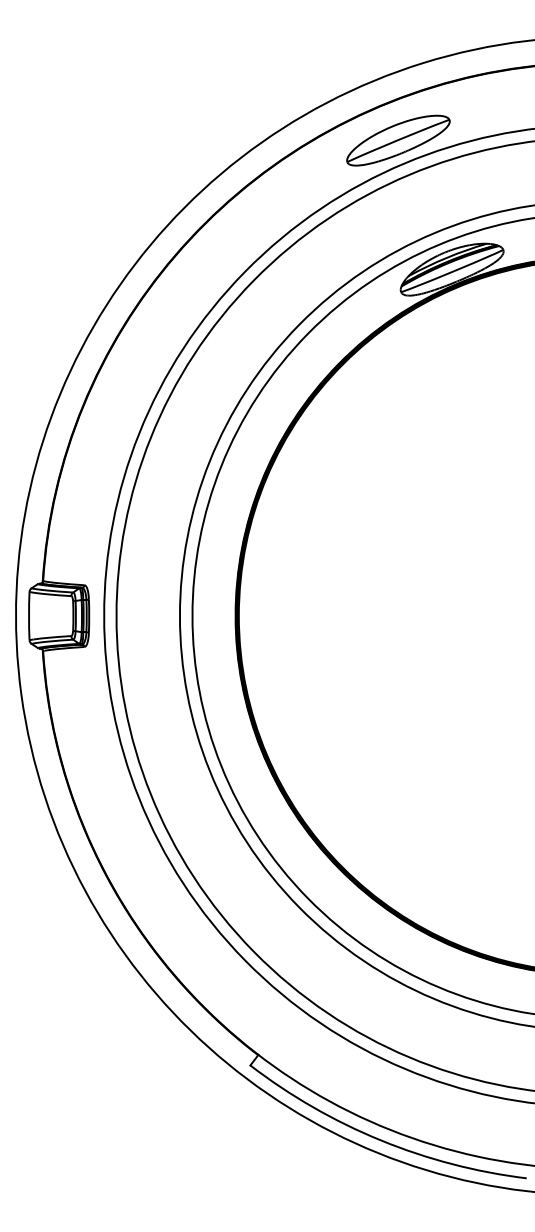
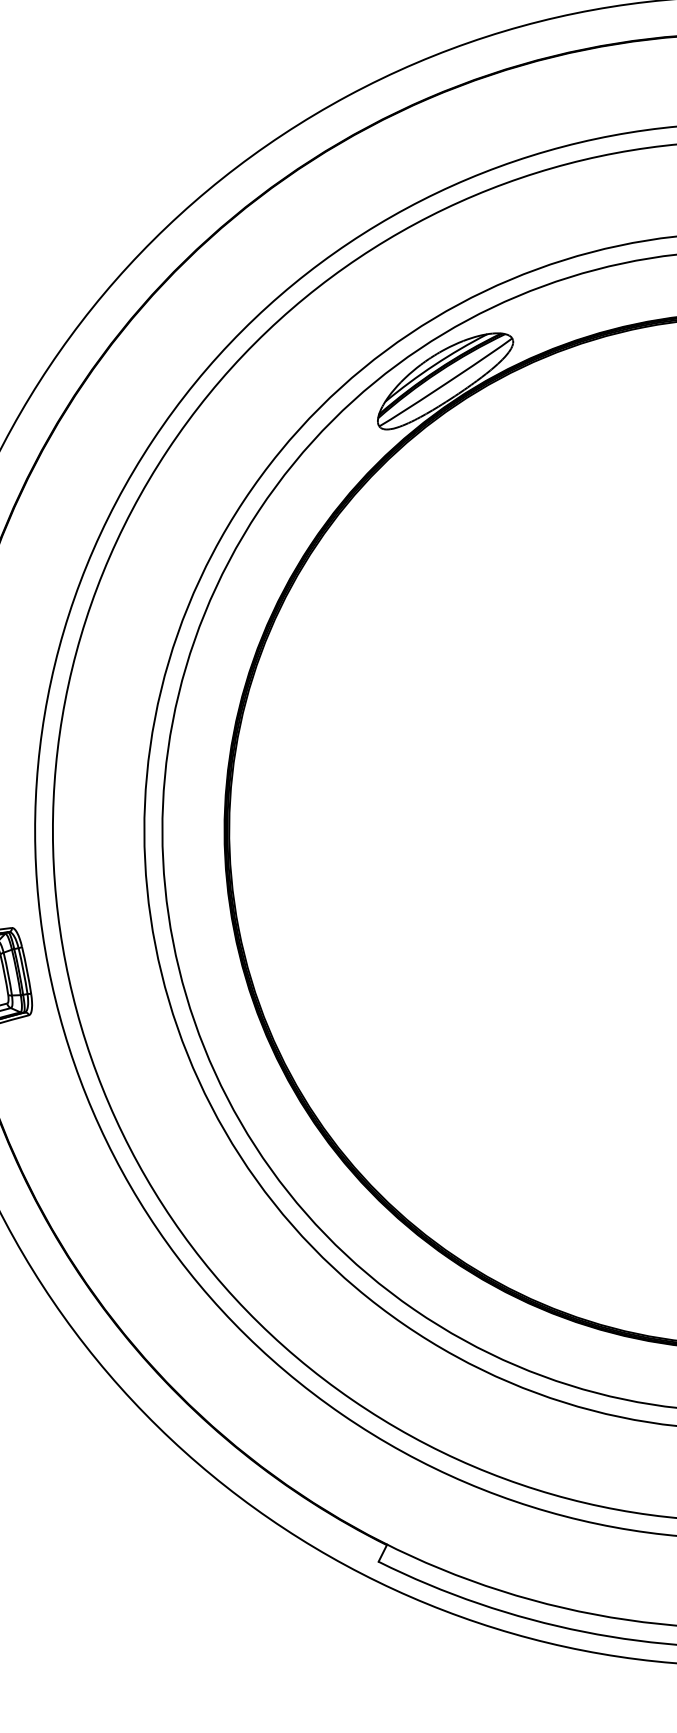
part: (398, 140) -> (333, 212), removed

